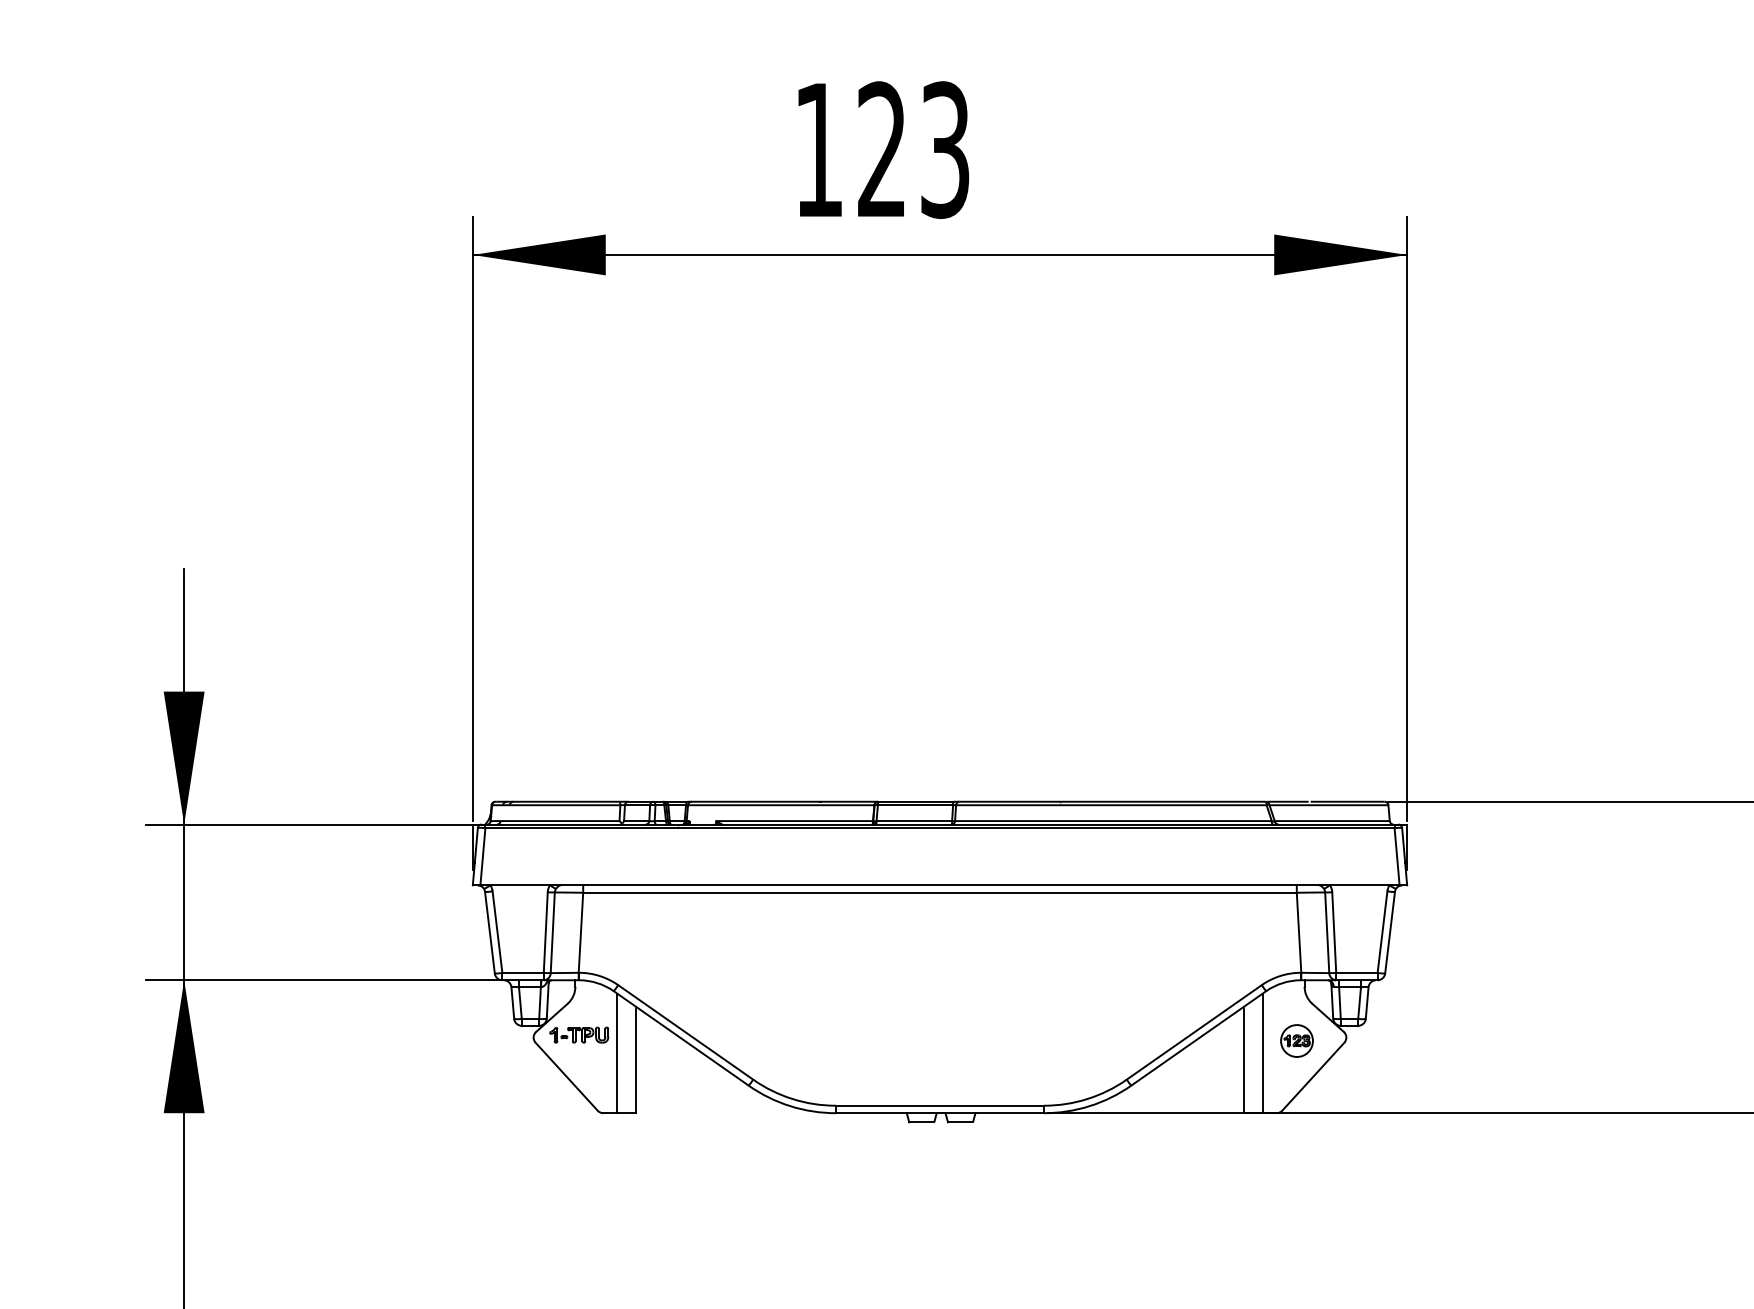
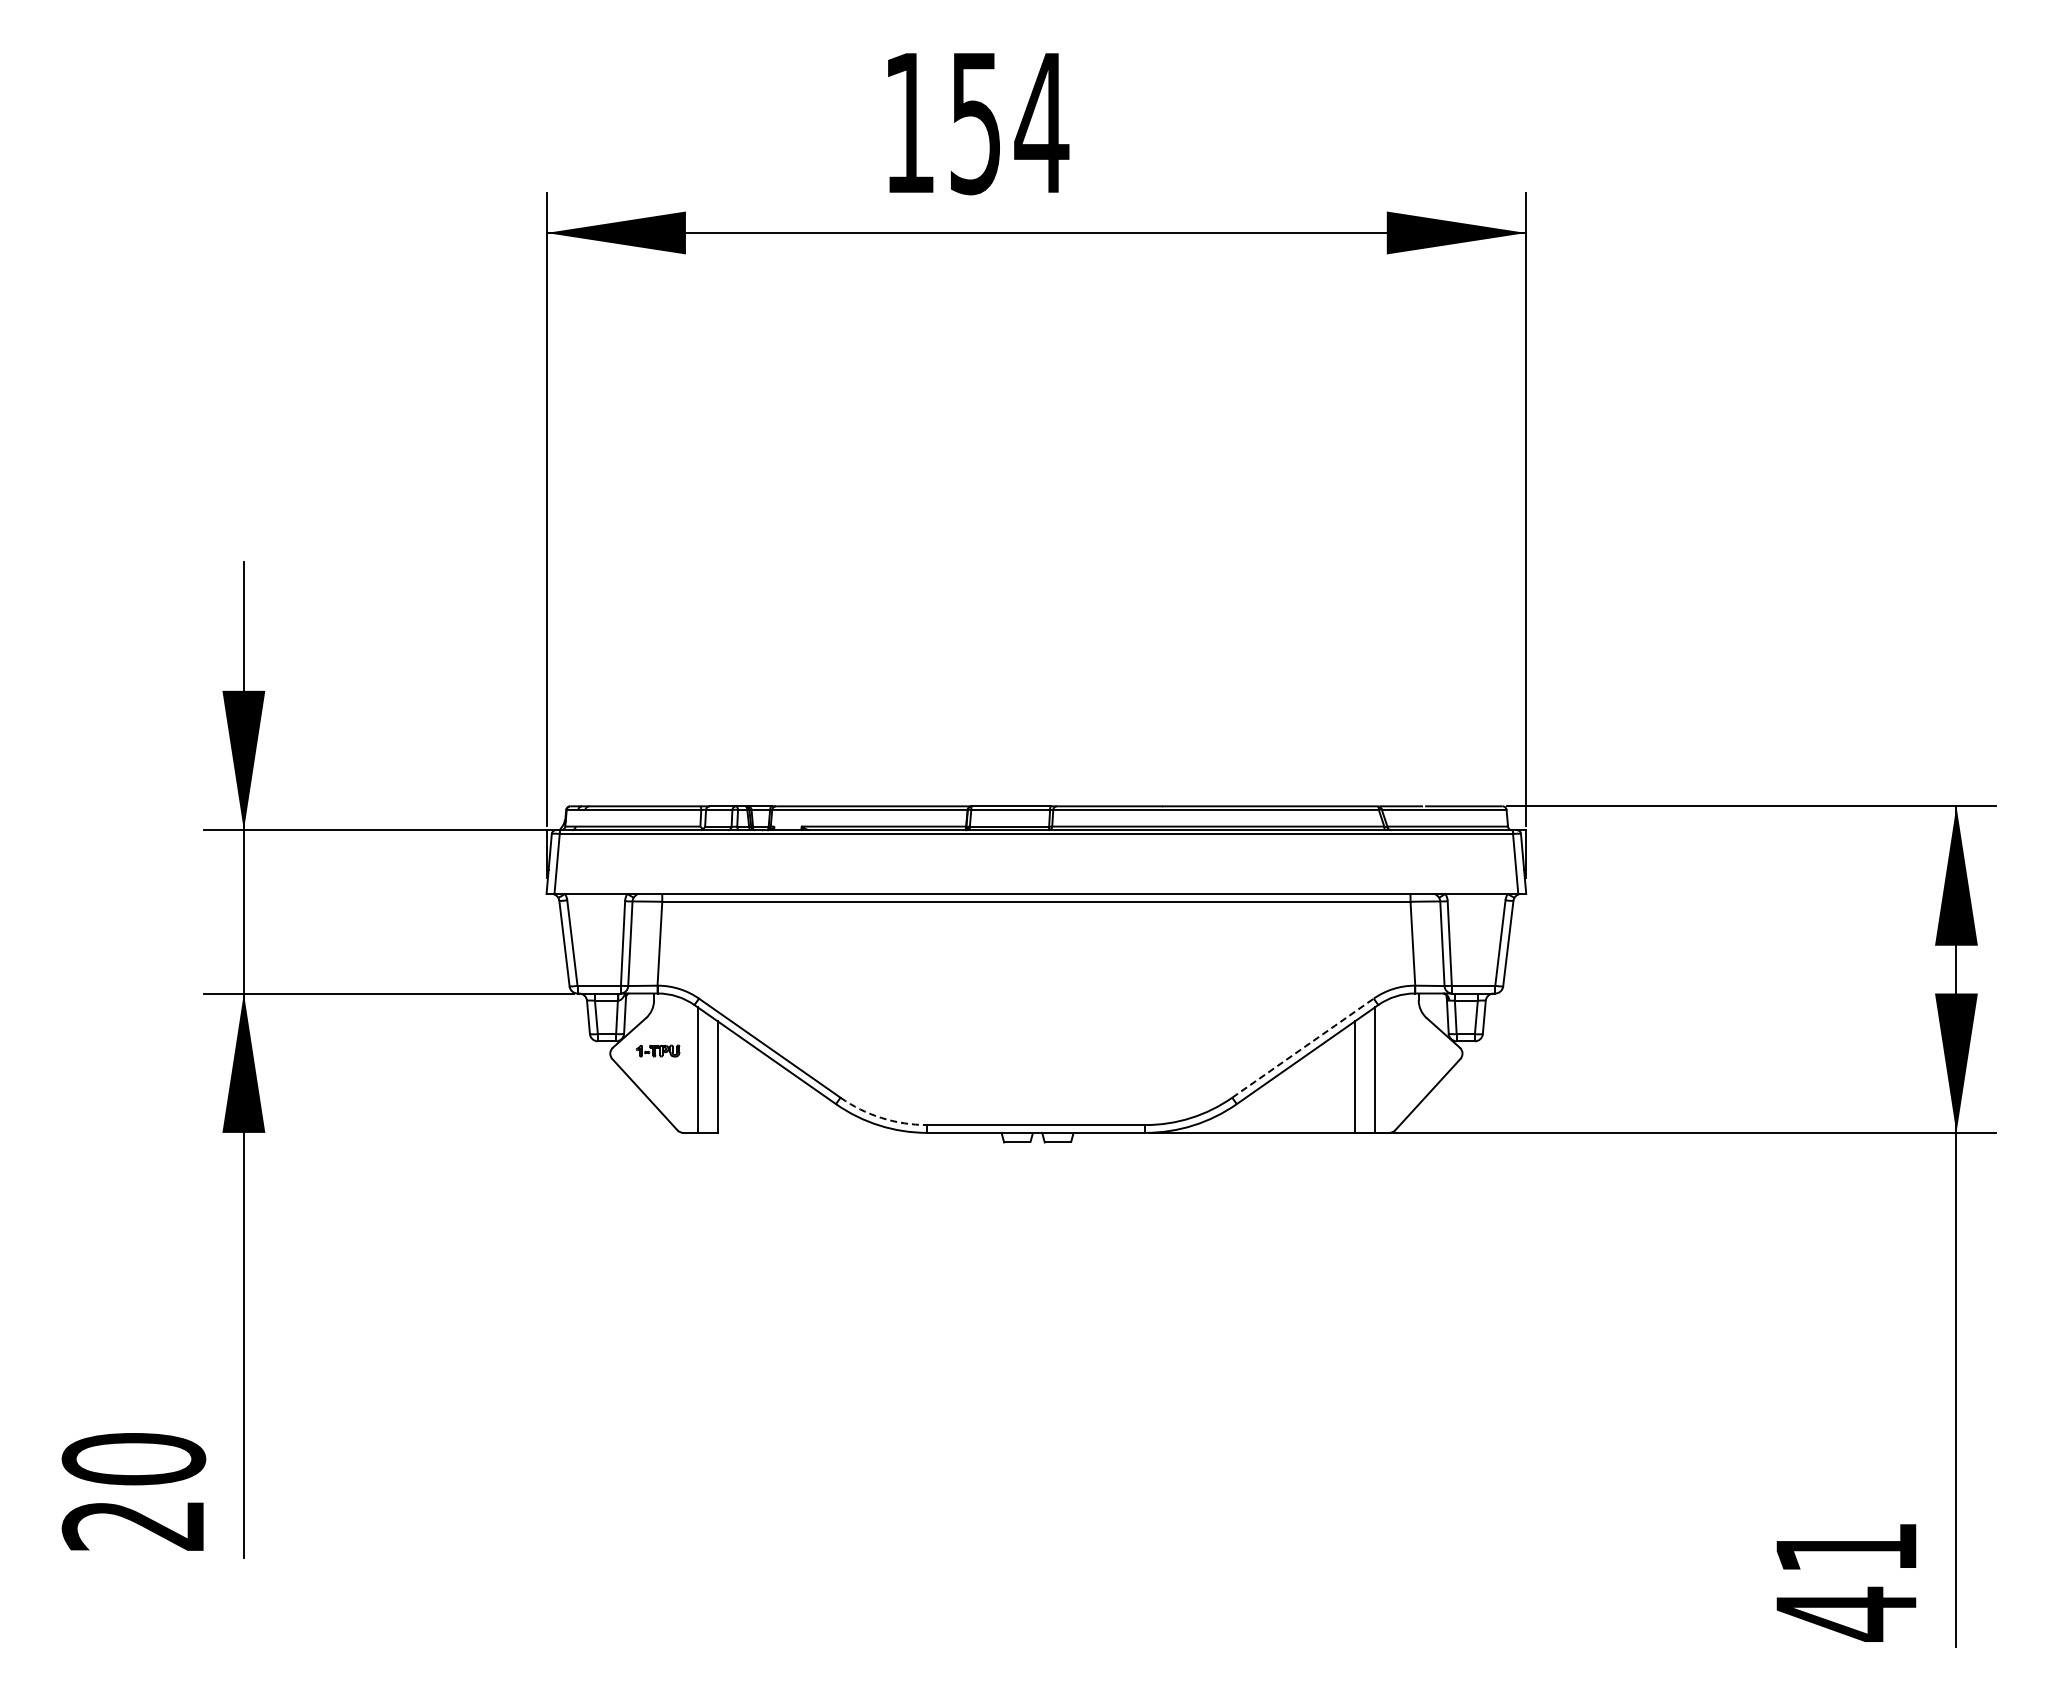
text: (914, 149) -> (1009, 122), 123 -> 154
line: (1194, 1031) -> (1303, 1047), solid -> dashed
part: (578, 1034) -> (657, 1050), size x0.7
part: (1296, 1040) -> (1410, 1056), removed
arc: (792, 1099) -> (881, 1118), solid -> dashed

